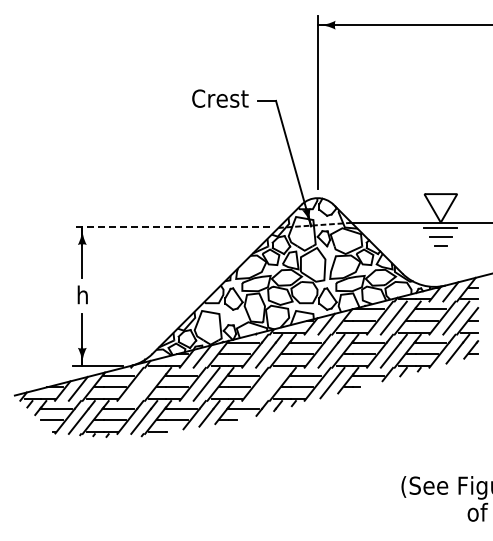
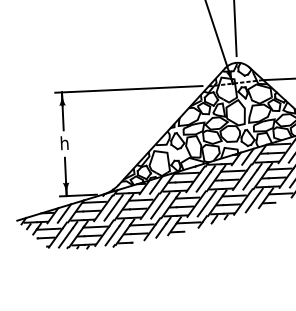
line: (171, 227) -> (128, 89), dashed -> solid
line: (144, 383) -> (113, 207), added
line: (269, 383) -> (207, 203), added

